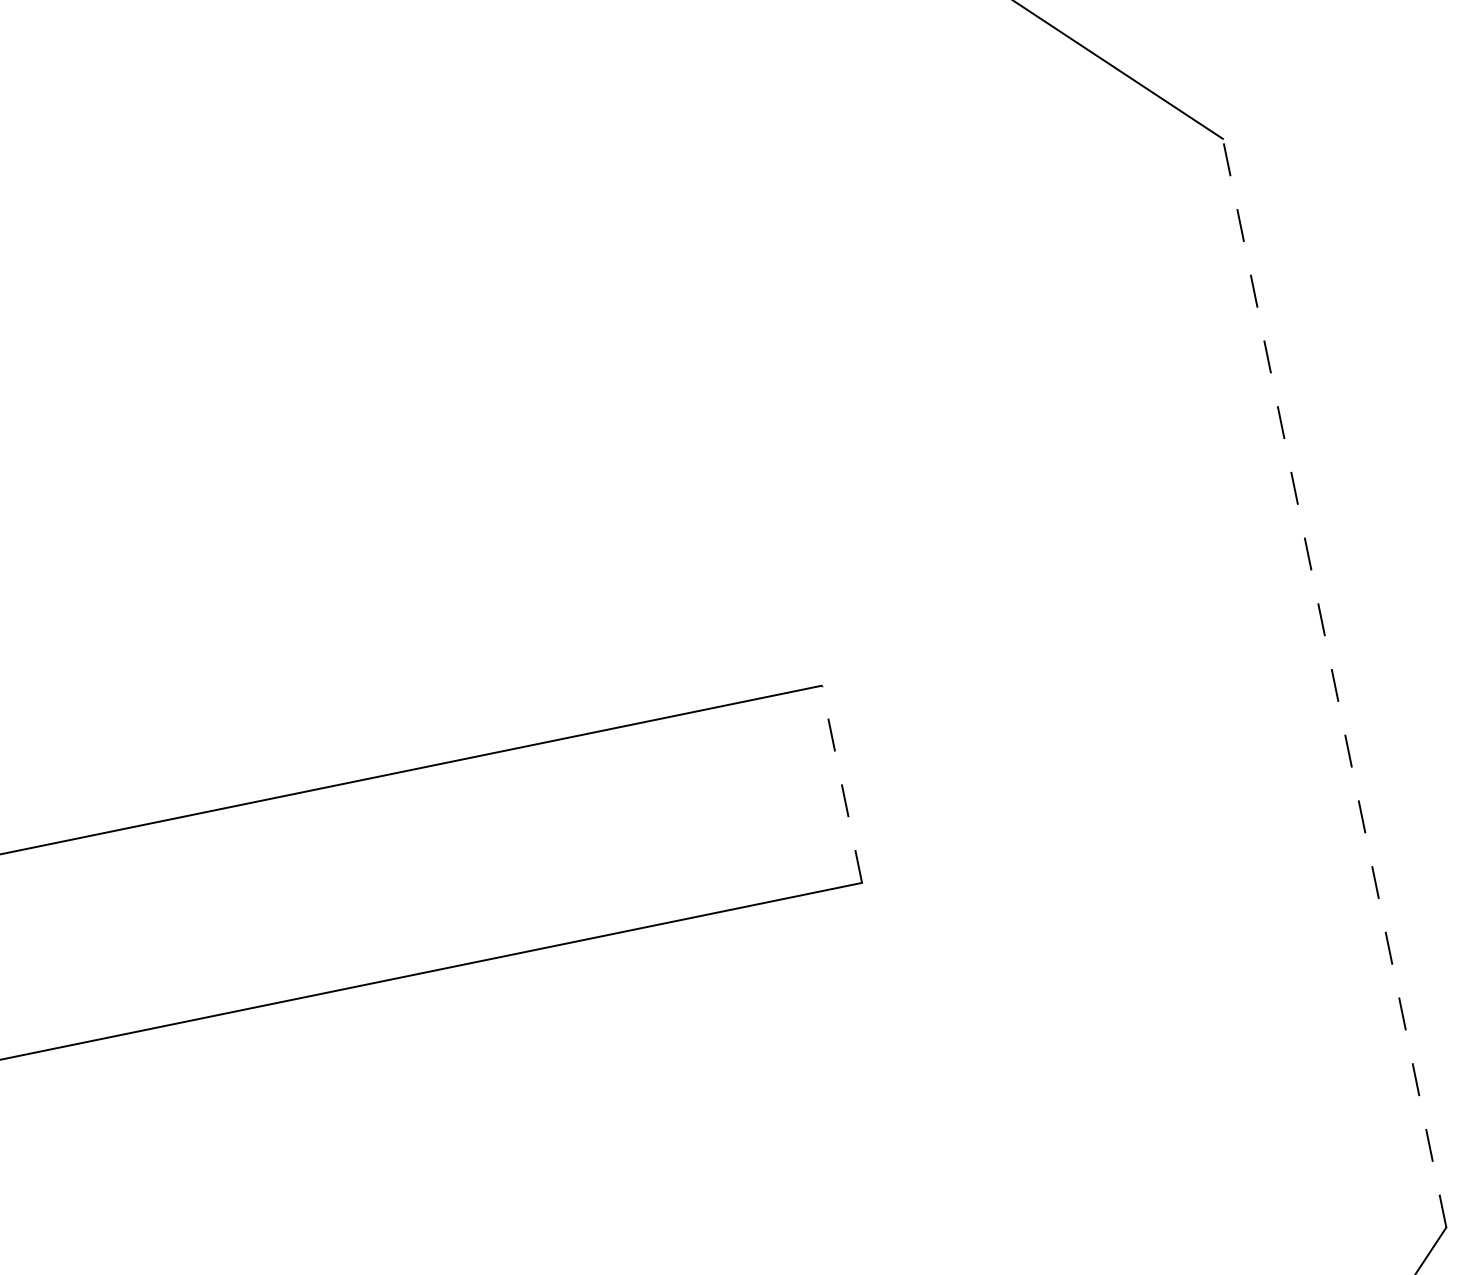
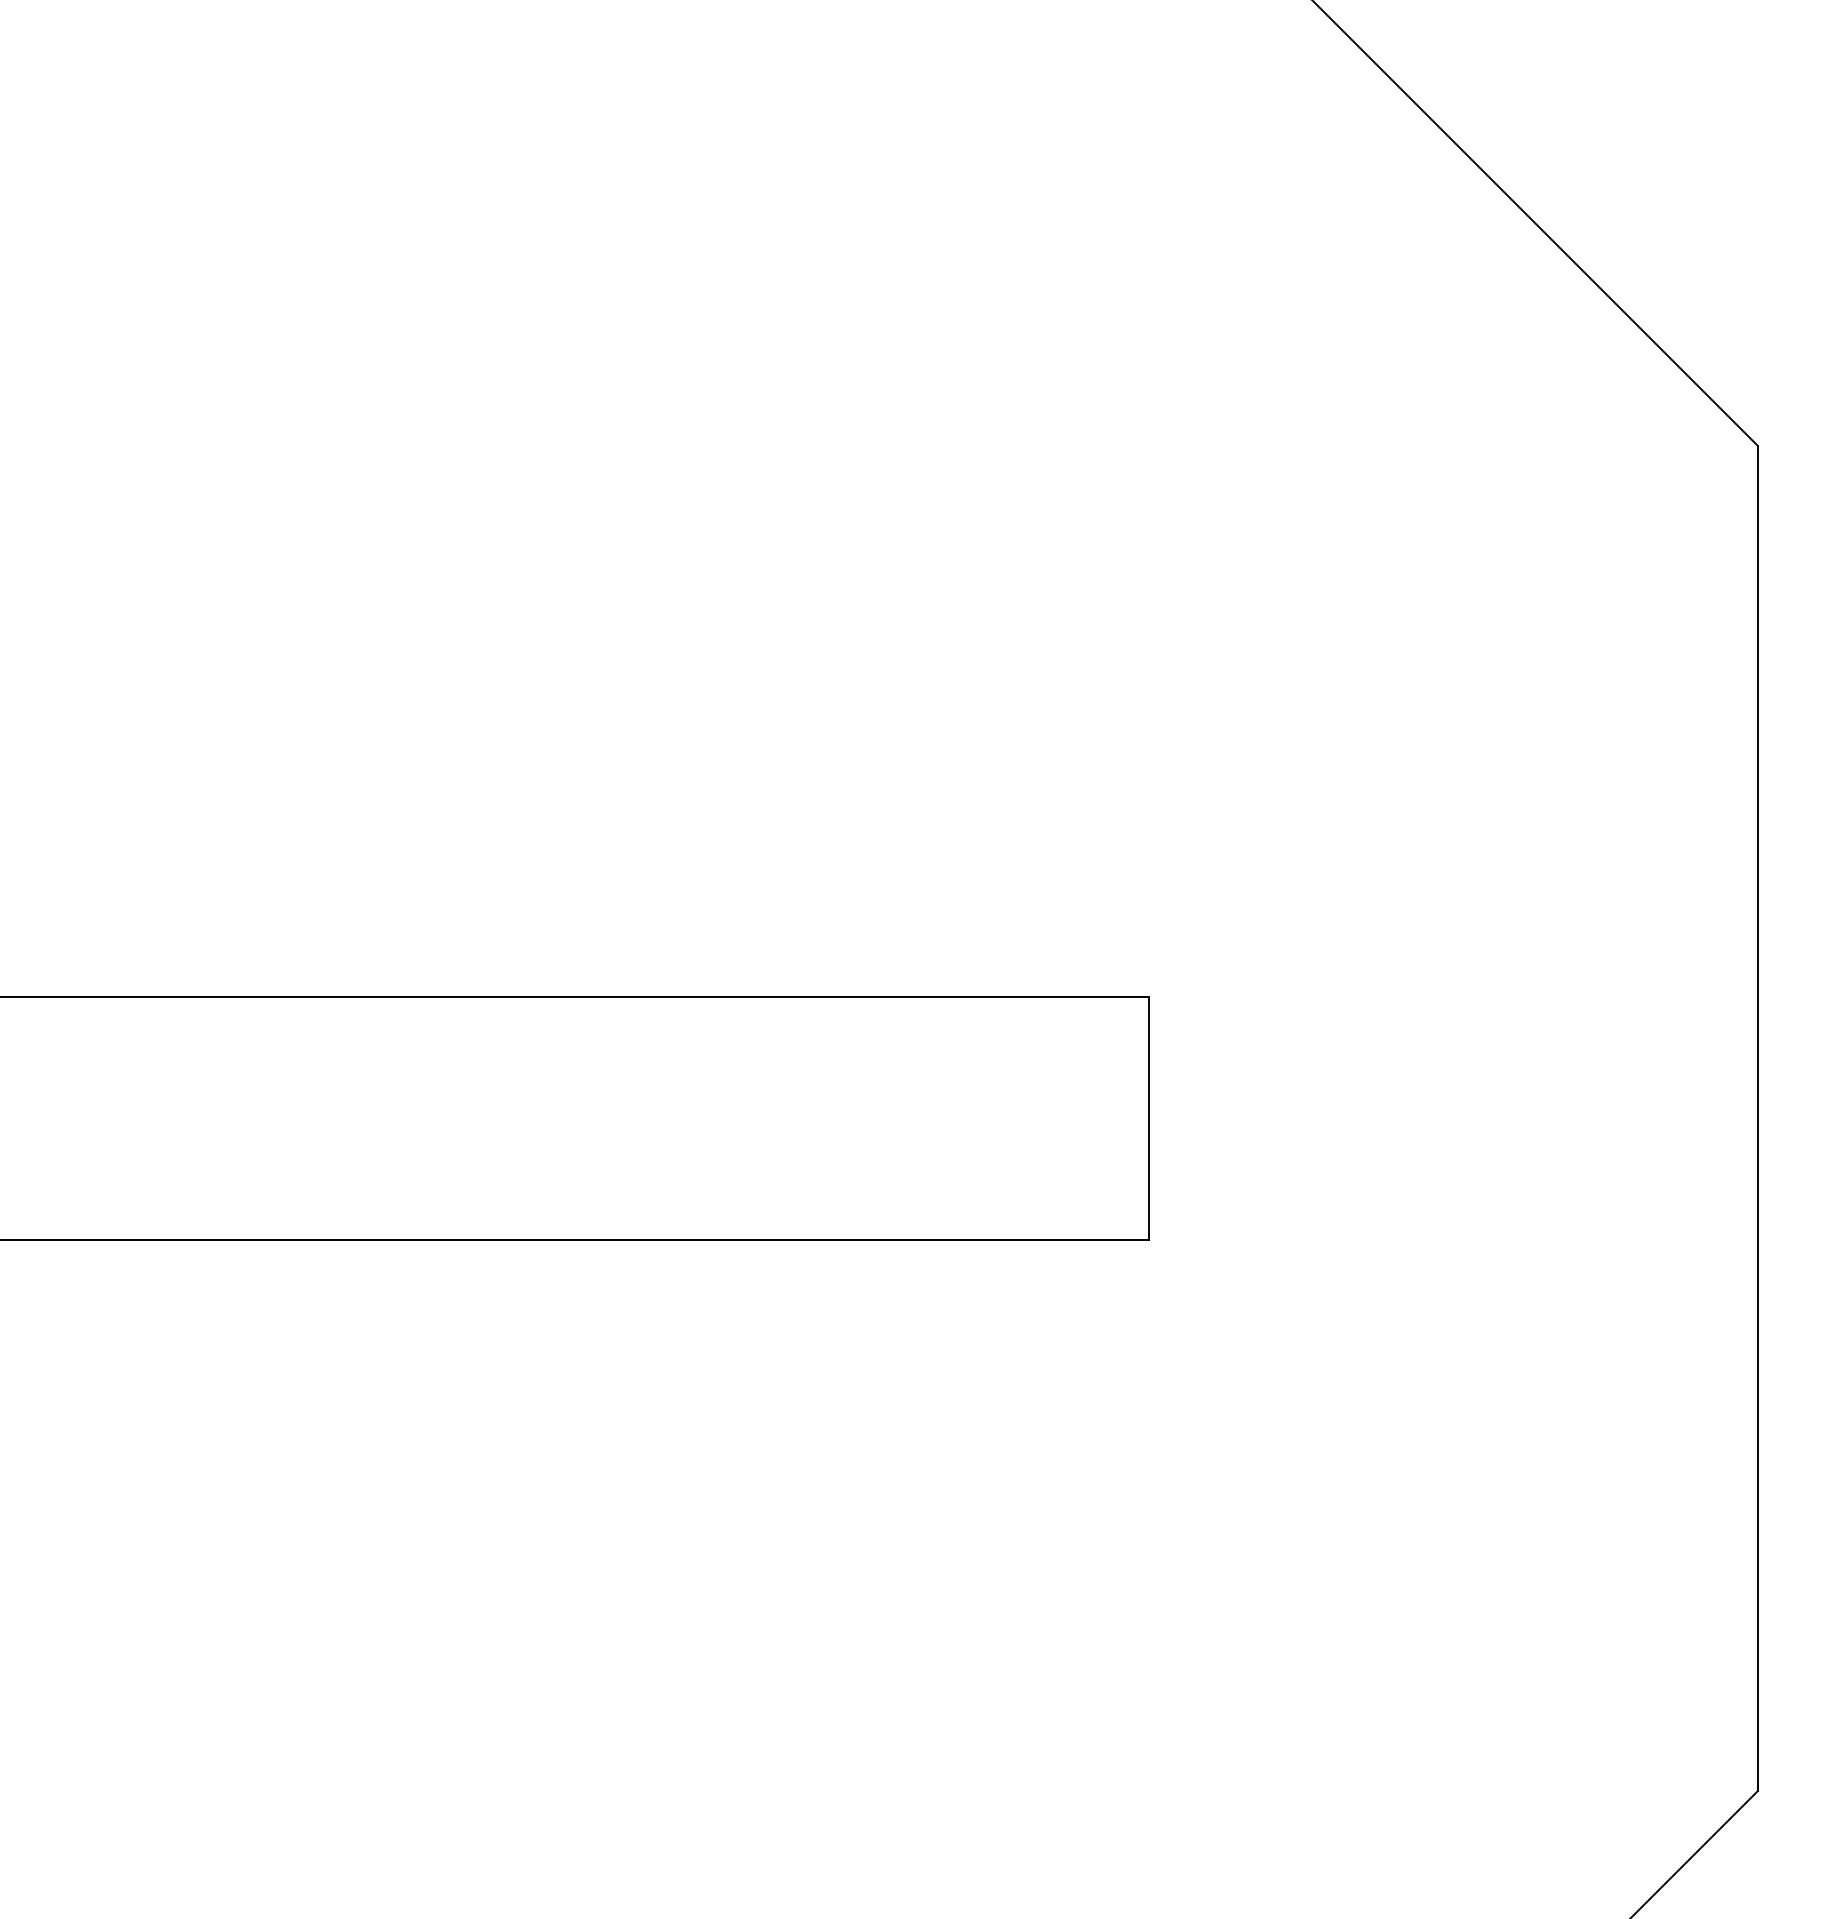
line: (1334, 683) -> (1757, 1118), dashed -> solid
line: (842, 784) -> (1149, 1118), dashed -> solid

